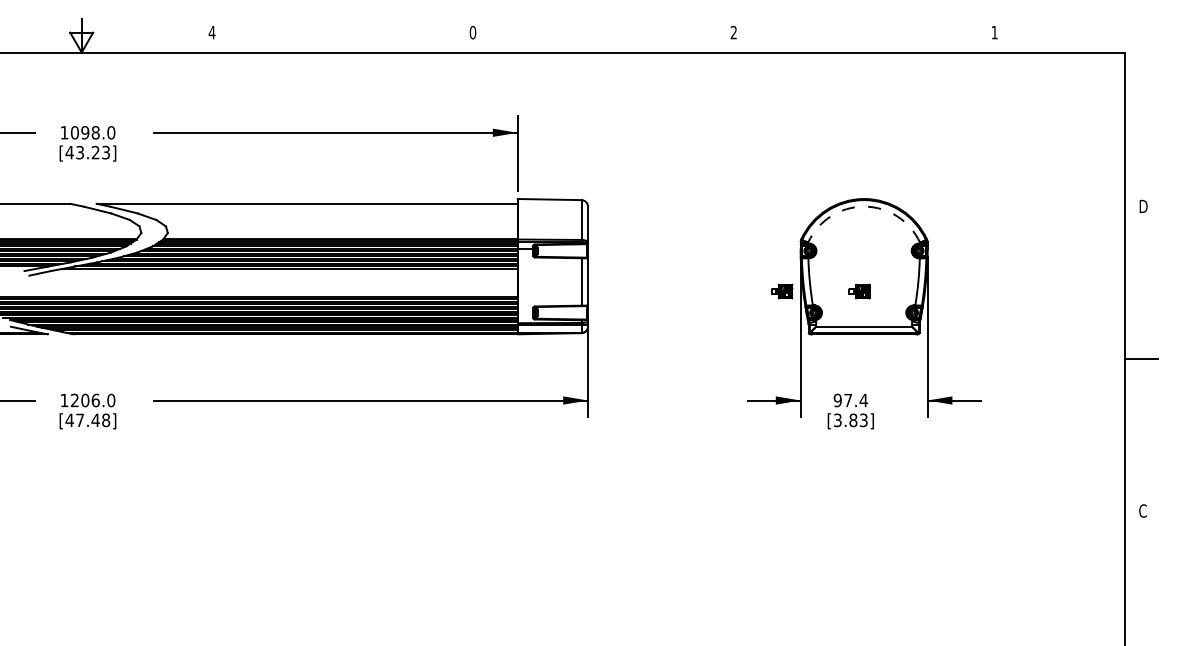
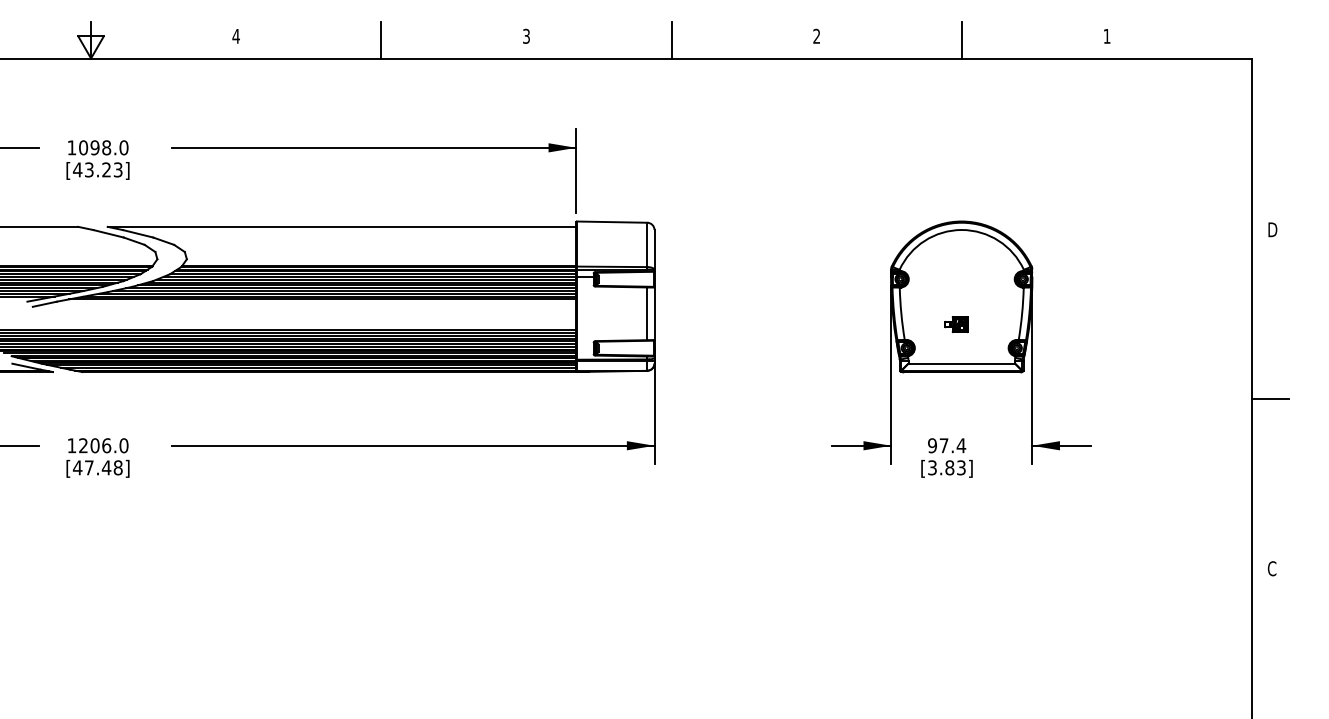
text: (472, 31) -> (526, 35), 0 -> 3
line: (342, 35) -> (381, 39), added
line: (603, 35) -> (671, 39), added
line: (863, 35) -> (961, 39), added
arc: (863, 207) -> (961, 230), dashed -> solid
part: (782, 291) -> (870, 324), removed

